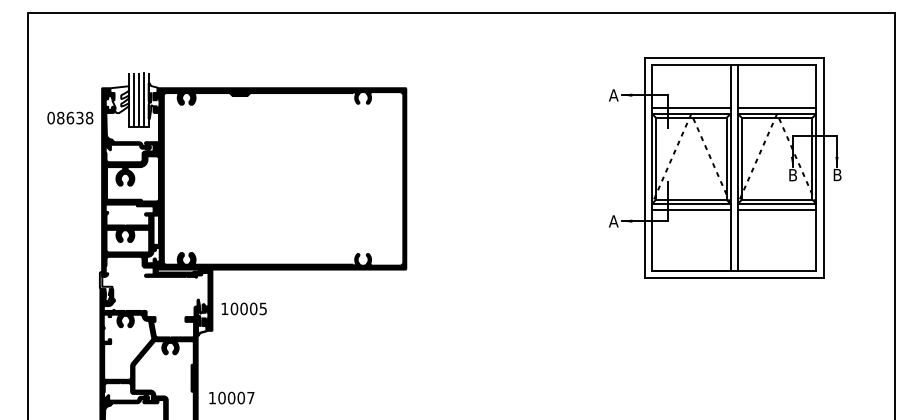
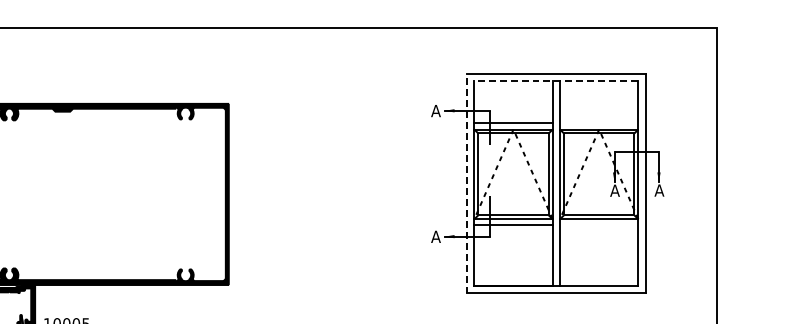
line: (733, 65) -> (555, 81), solid -> dashed
line: (776, 107) -> (598, 123), removed
line: (644, 167) -> (466, 183), solid -> dashed
text: (837, 174) -> (659, 190), B -> A
text: (792, 175) -> (614, 191), B -> A
line: (776, 209) -> (598, 224), removed

